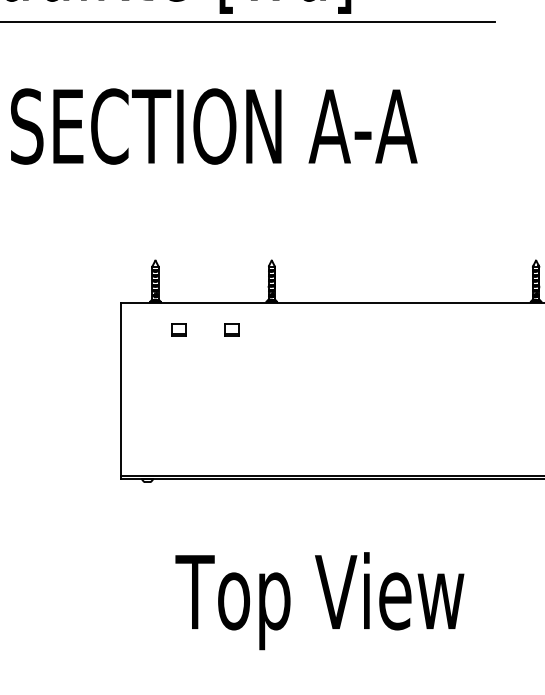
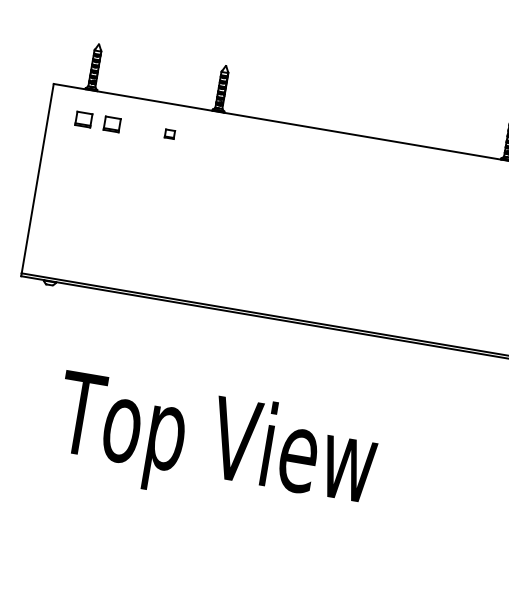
part: (152, 329) -> (83, 119), added
part: (231, 329) -> (169, 133), size x0.6

